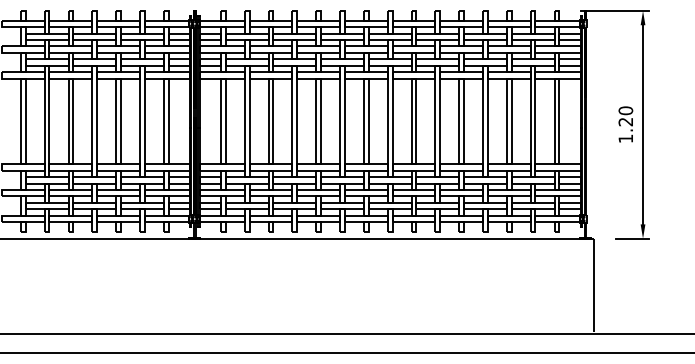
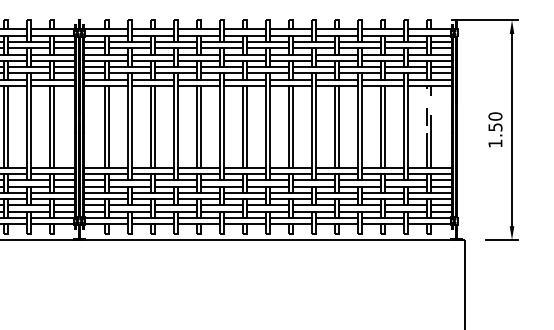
line: (556, 79) -> (428, 86), solid -> dashed
text: (625, 122) -> (495, 127), 1.20 -> 1.50

